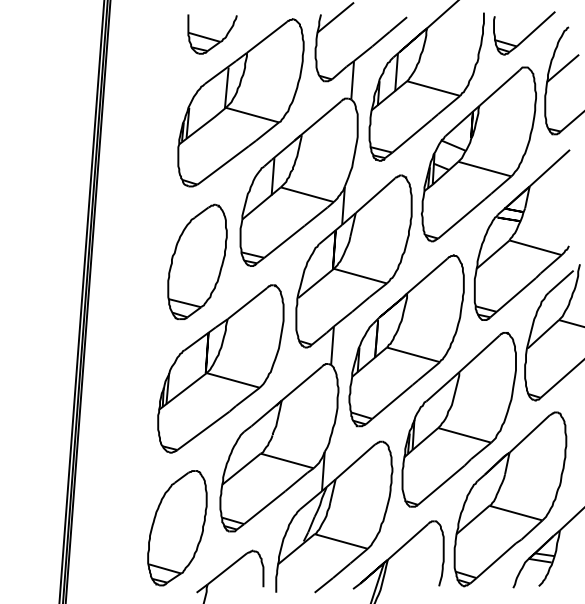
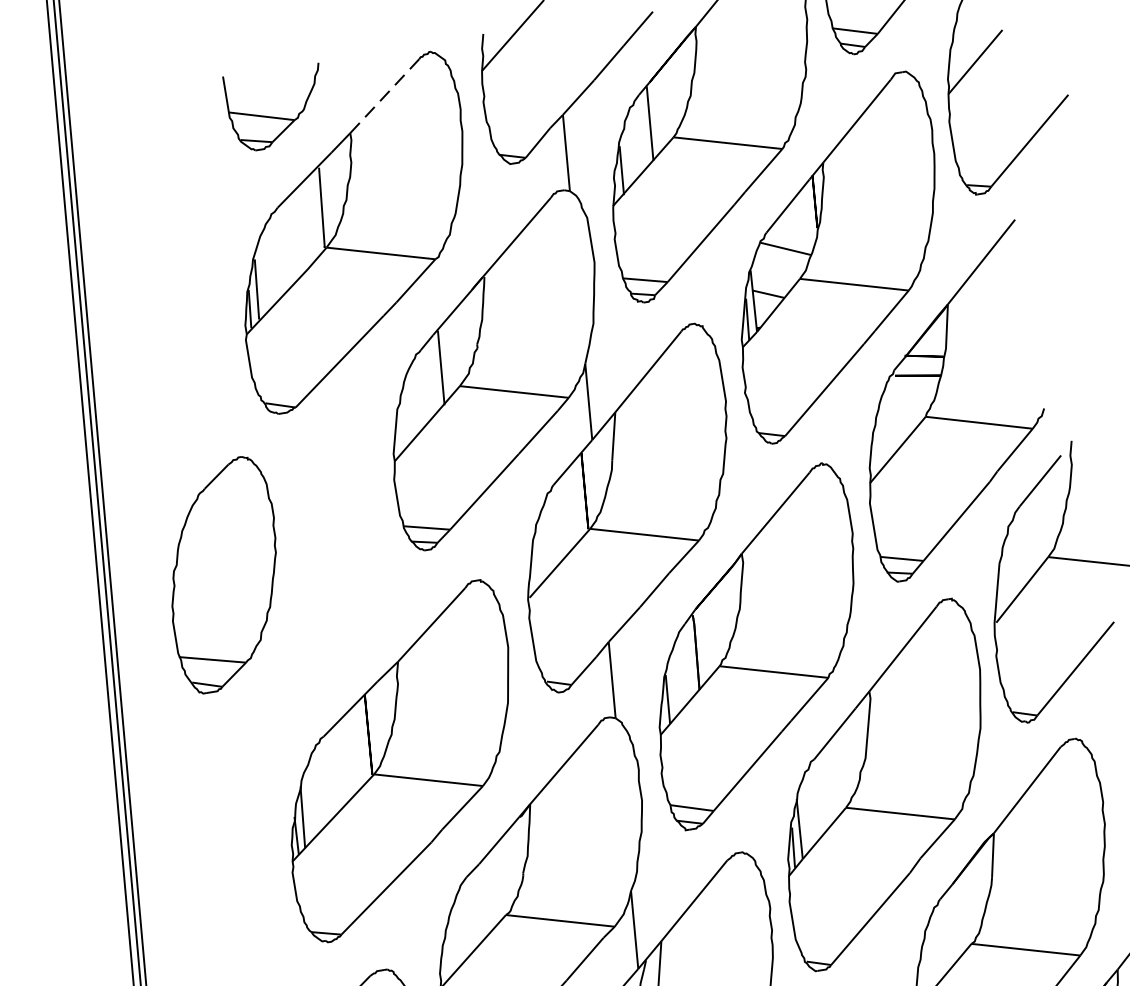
line: (267, 37) -> (385, 96), solid -> dashed
part: (197, 261) -> (224, 574), moved

